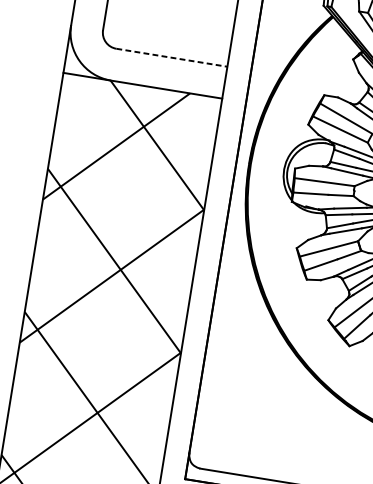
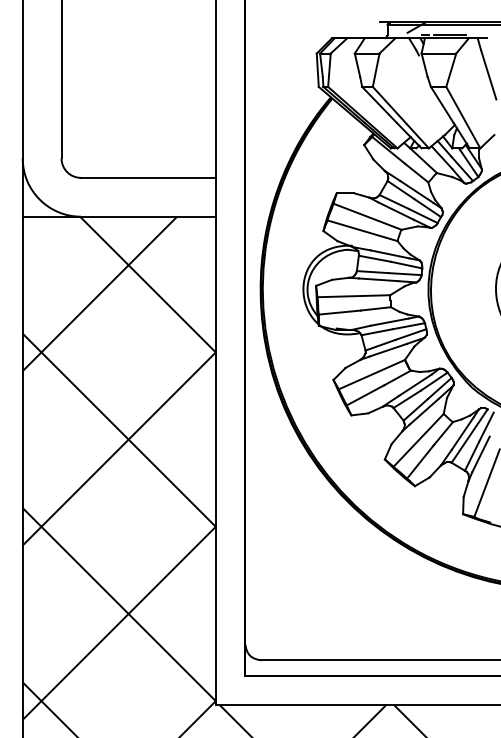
line: (171, 57) -> (148, 177), dashed -> solid

